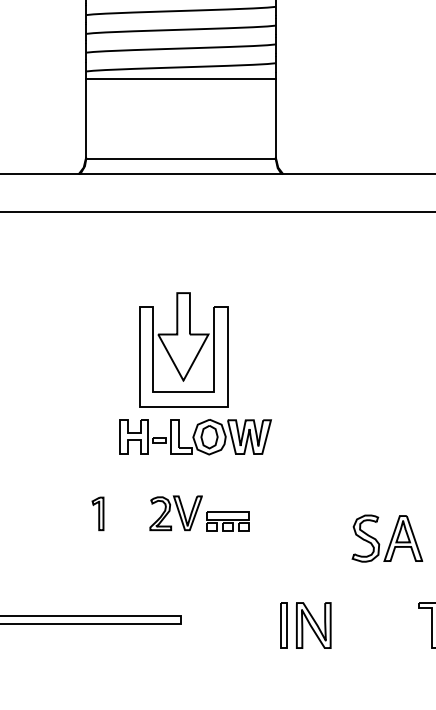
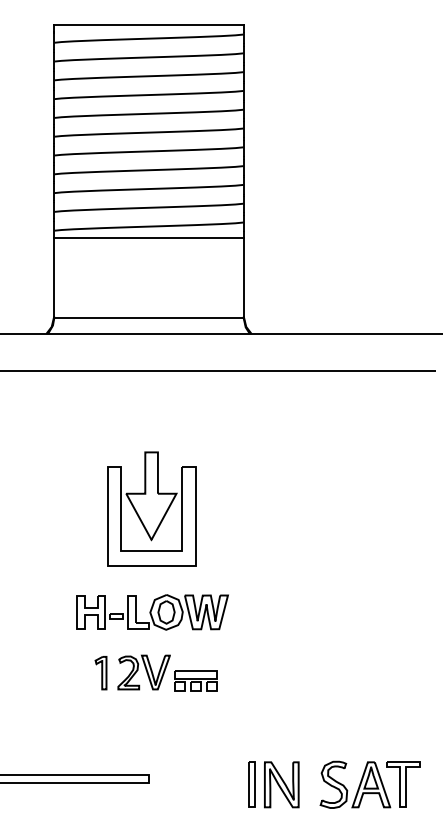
part: (195, 437) -> (152, 612), moved
part: (97, 514) -> (100, 673), moved
part: (387, 538) -> (355, 784), moved

